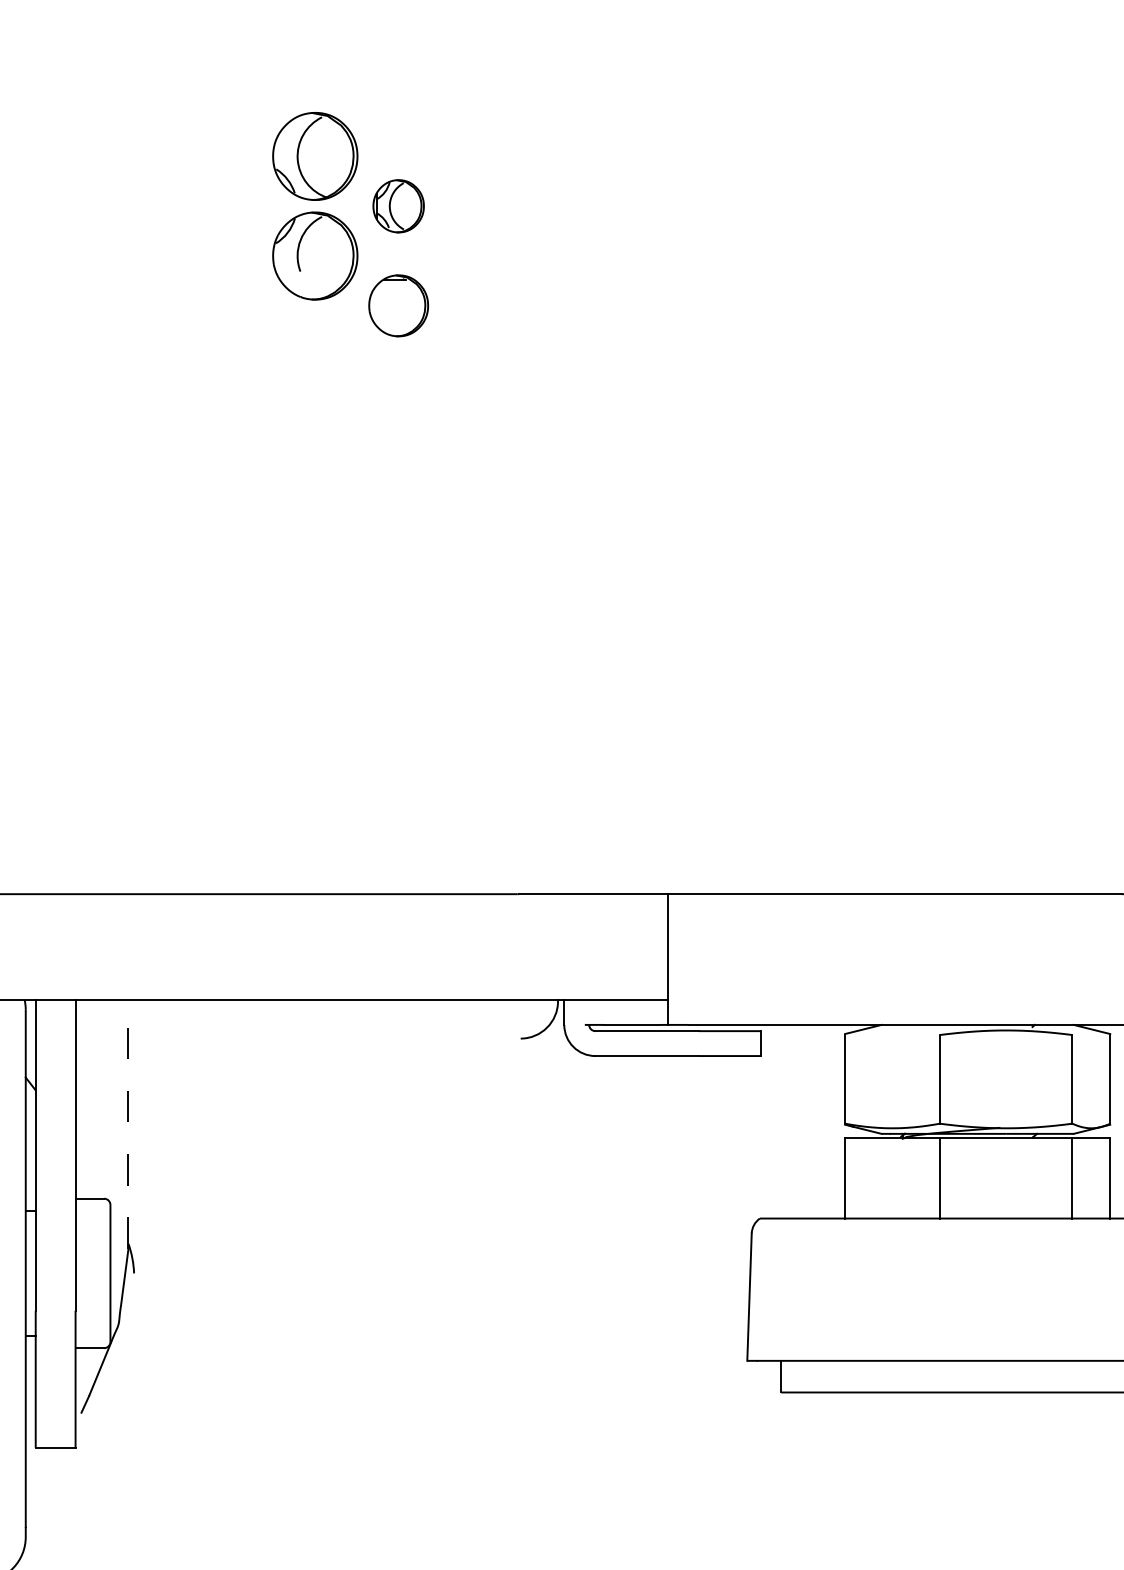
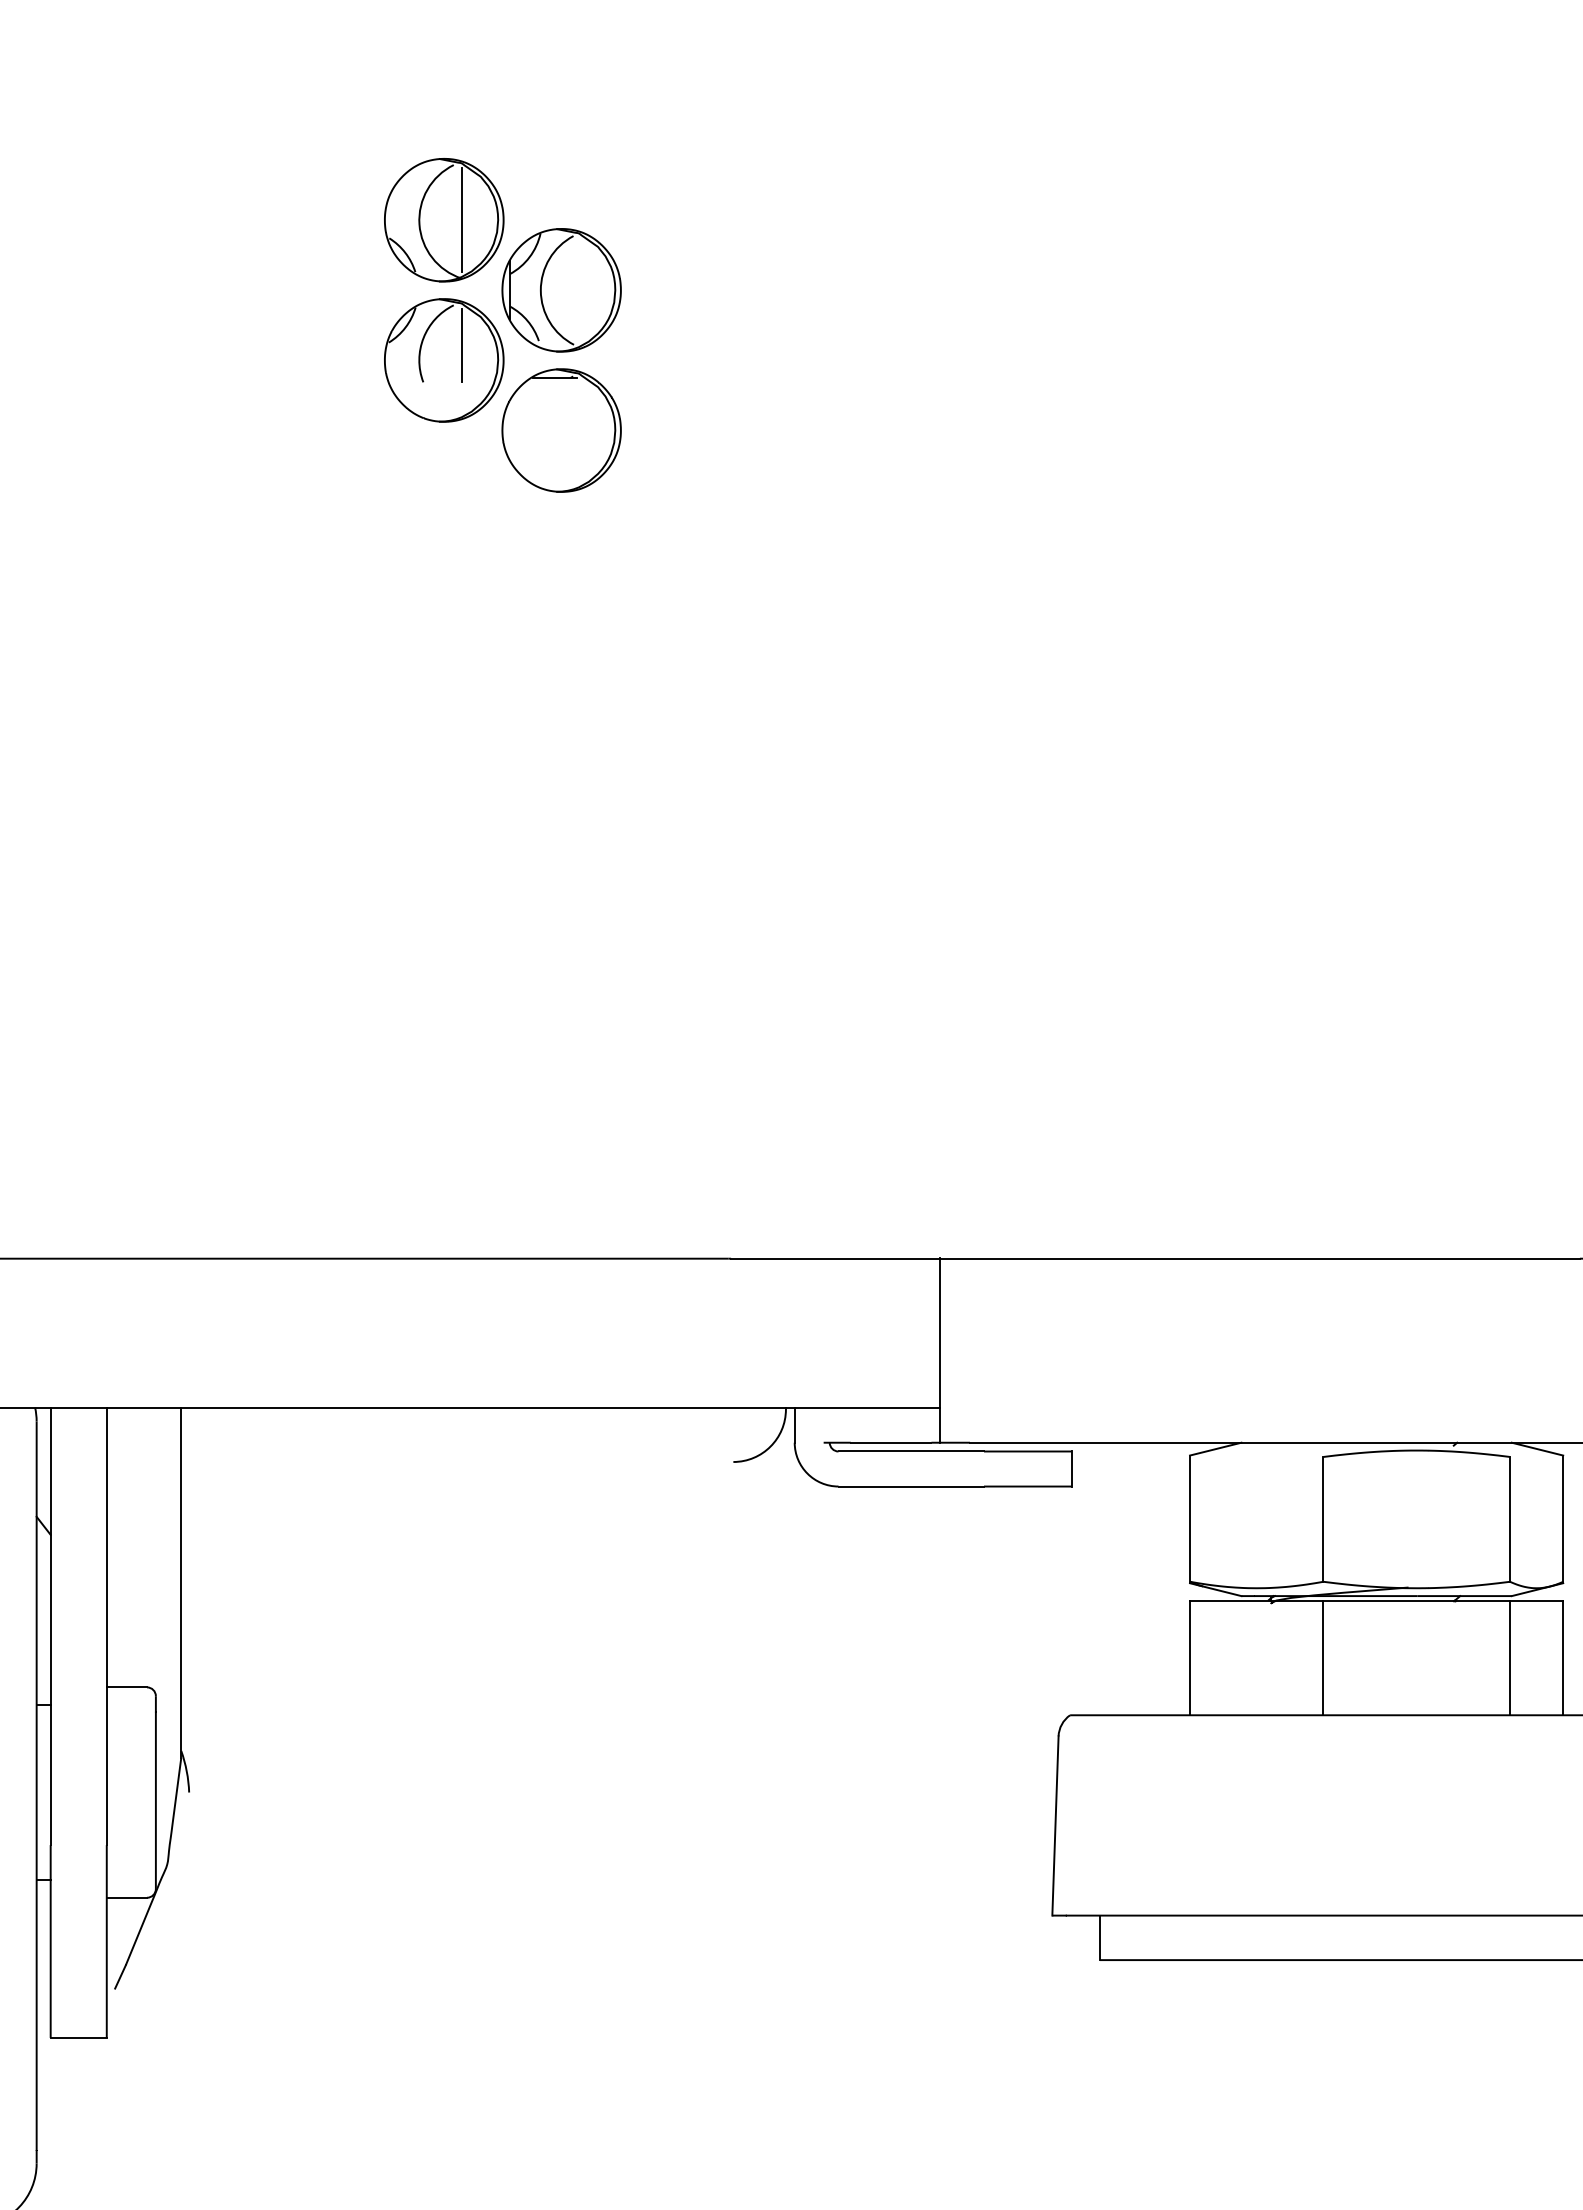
line: (327, 155) -> (461, 219), added
part: (398, 206) -> (561, 290), size x1.67
line: (327, 245) -> (461, 345), added
part: (398, 305) -> (561, 430), size x1.43
line: (128, 1124) -> (181, 1582), dashed -> solid

